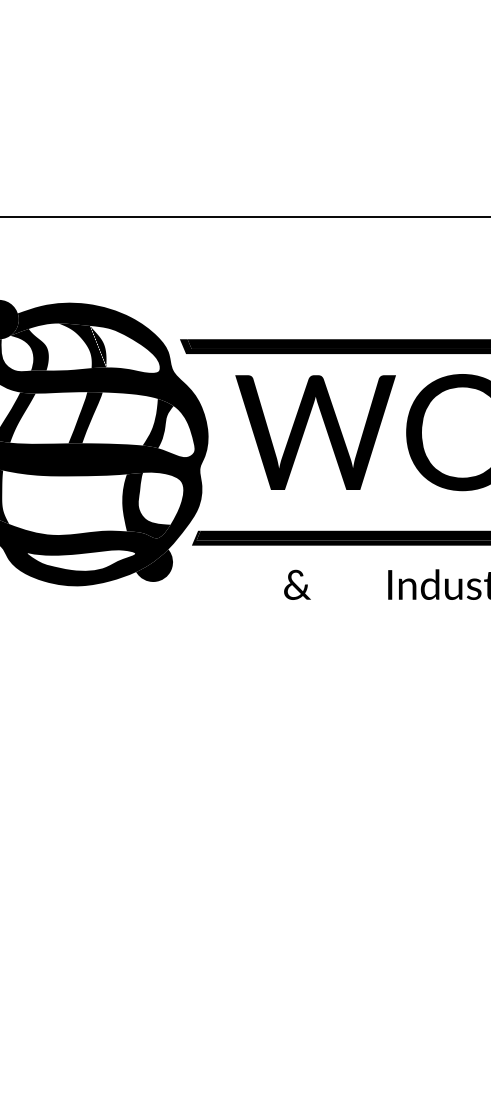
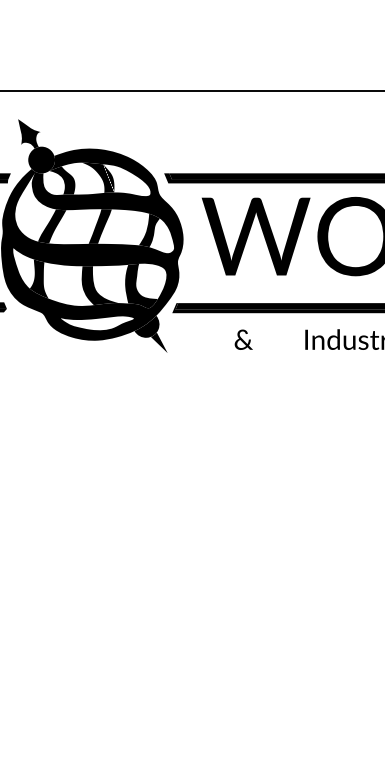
fill: (84, 504) -> (99, 285), added
fill: (171, 588) -> (158, 342), added

